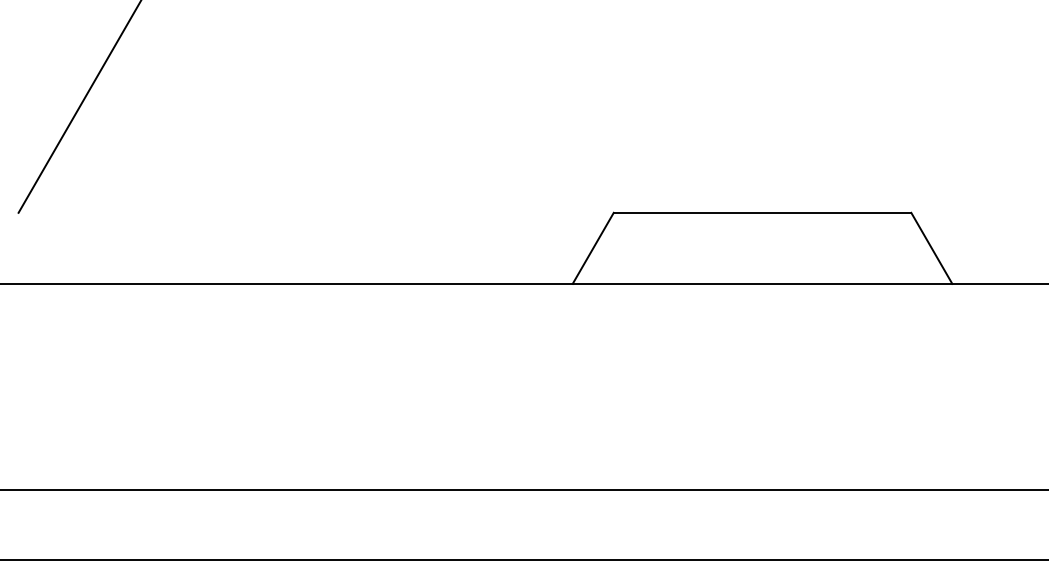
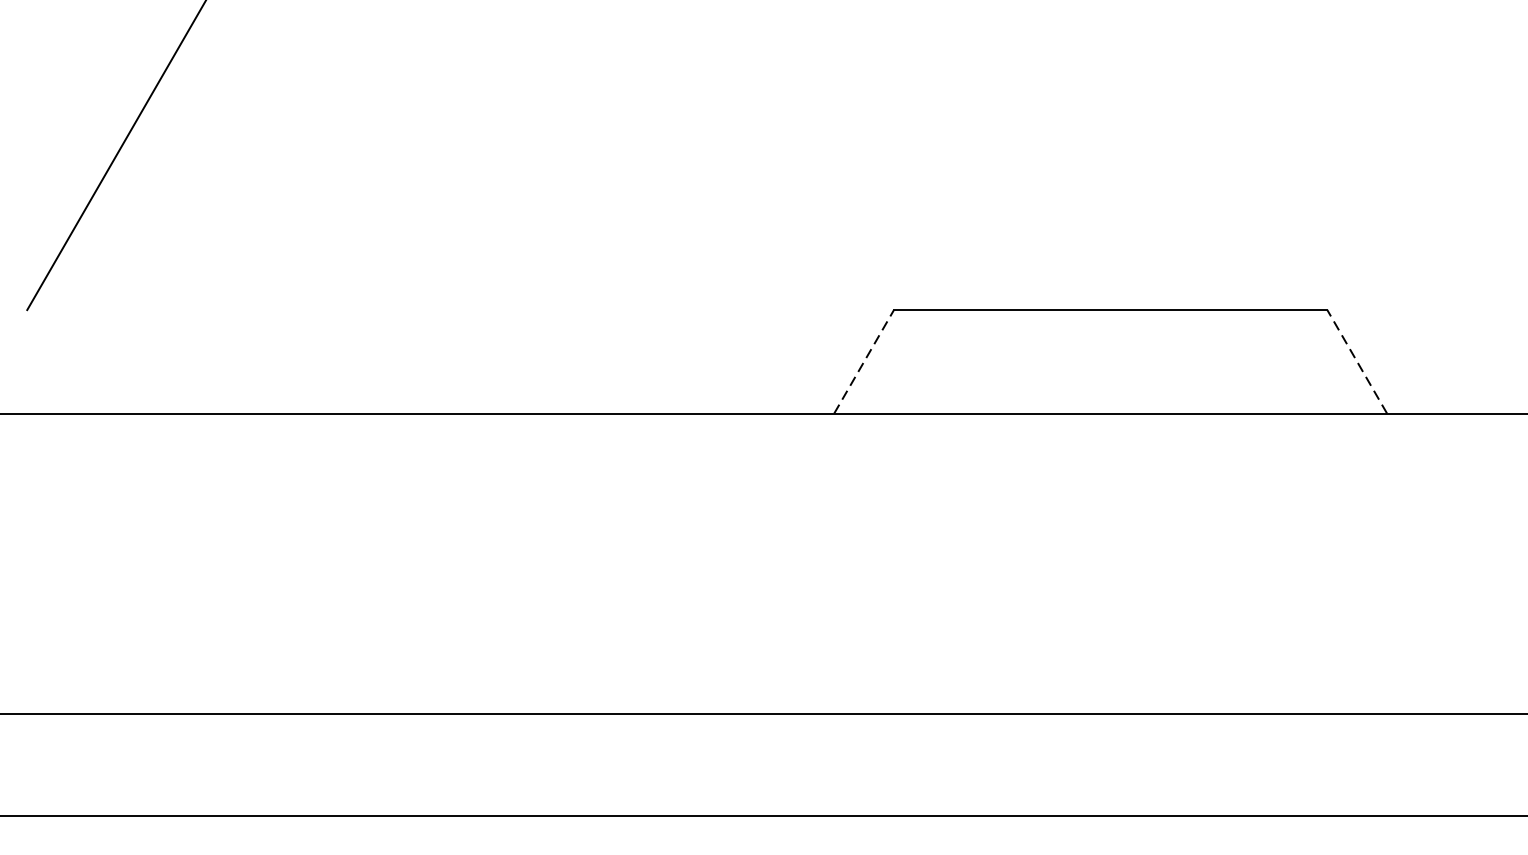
line: (593, 247) -> (864, 360), solid -> dashed
line: (931, 247) -> (1356, 360), solid -> dashed

